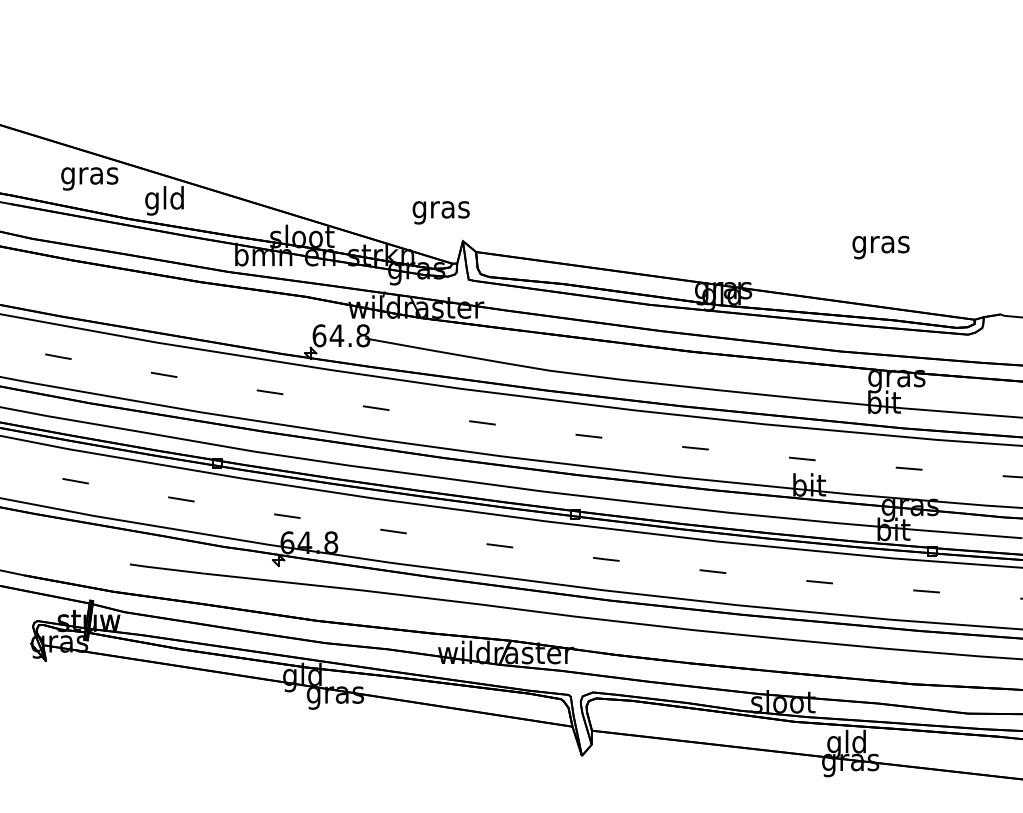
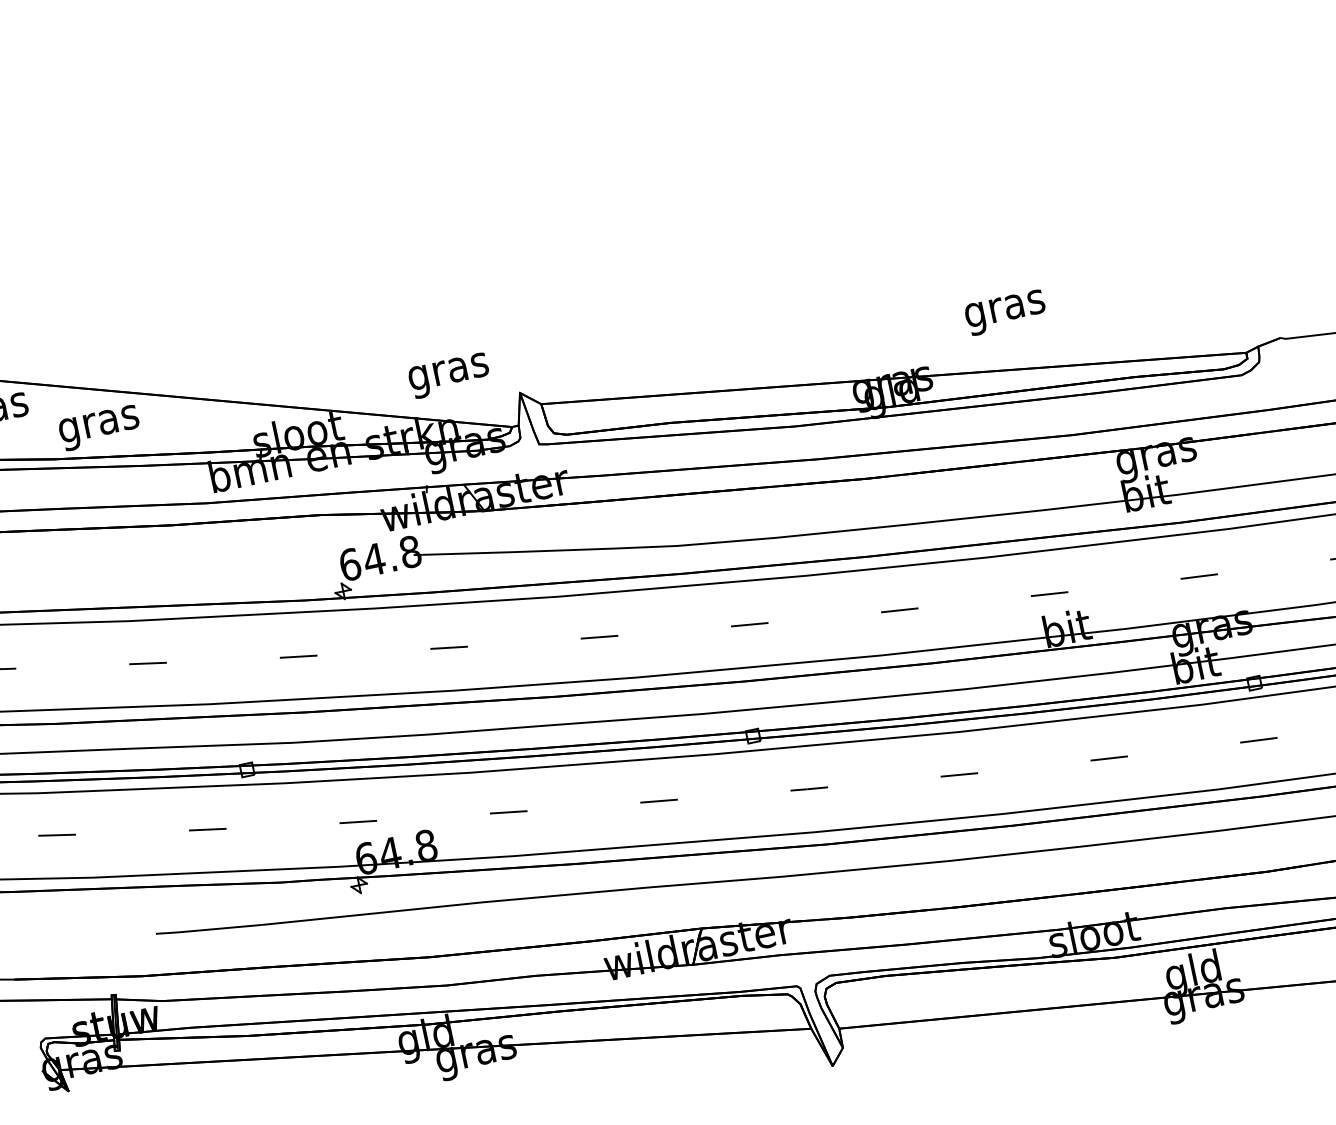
text: (164, 200) -> (97, 423), gld -> gras
text: (440, 212) -> (448, 375), moved
text: (880, 247) -> (1004, 312), moved

